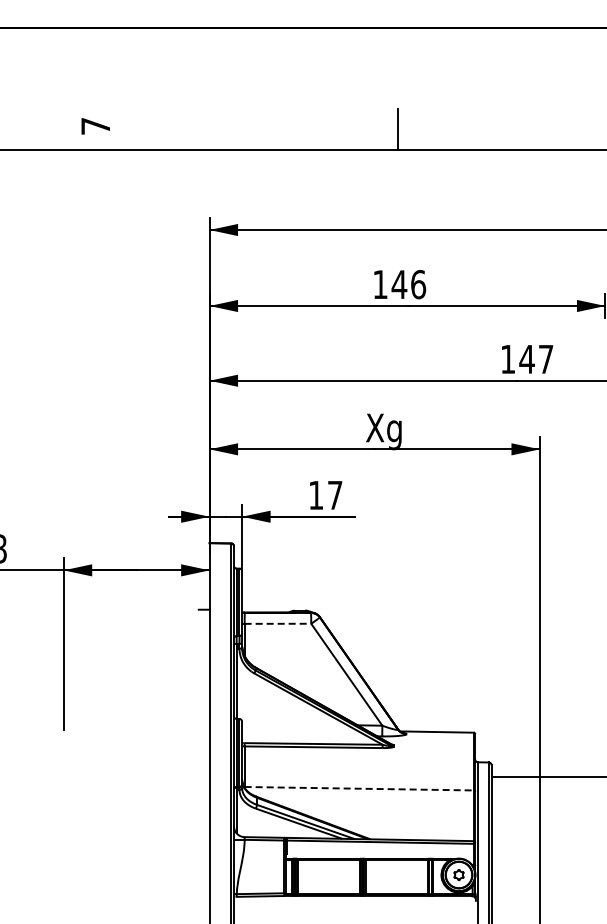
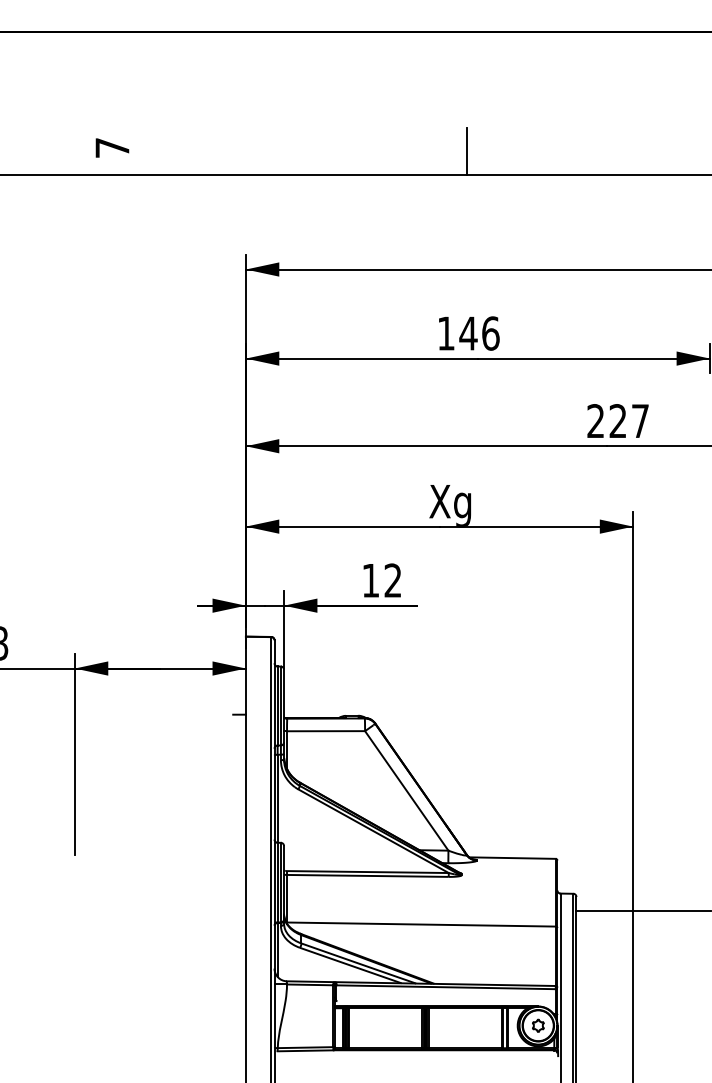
text: (517, 358) -> (606, 420), 147 -> 227
text: (335, 494) -> (393, 579), 17 -> 12
line: (278, 623) -> (326, 730), dashed -> solid
line: (359, 788) -> (421, 924), dashed -> solid

